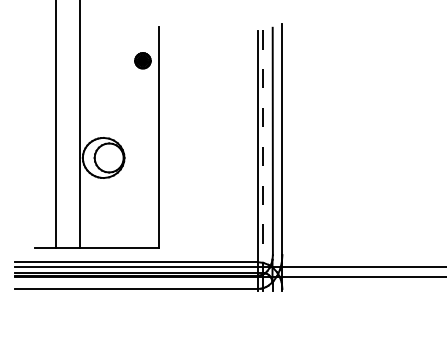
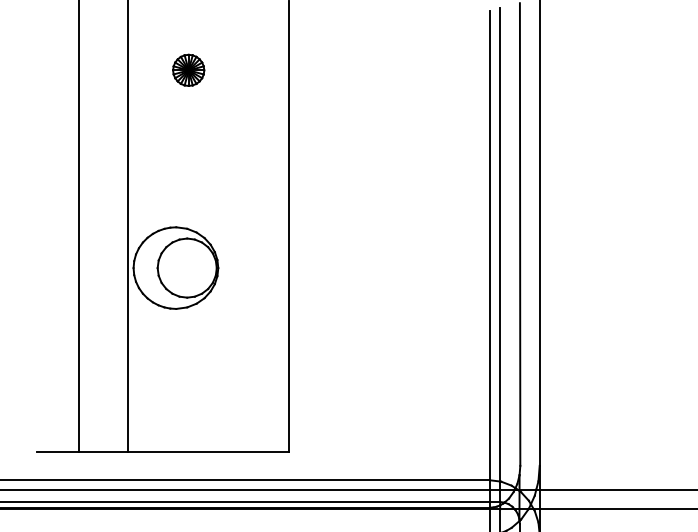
part: (142, 60) -> (187, 69), moved
line: (262, 146) -> (499, 244), dashed -> solid

